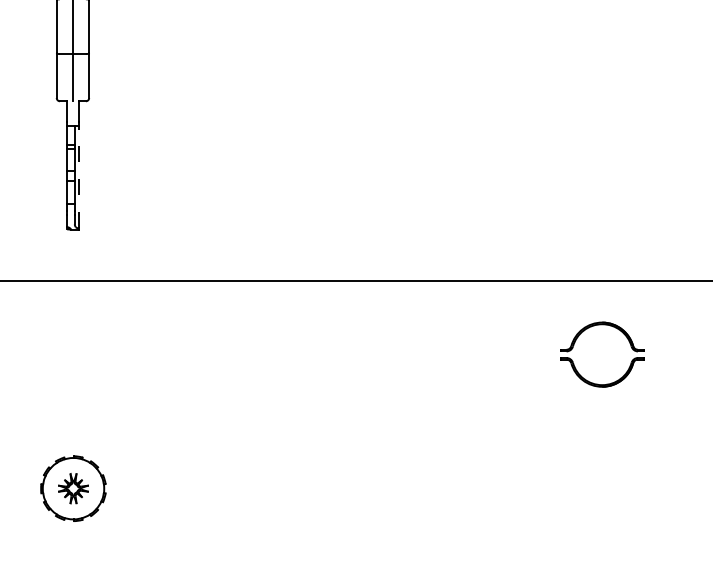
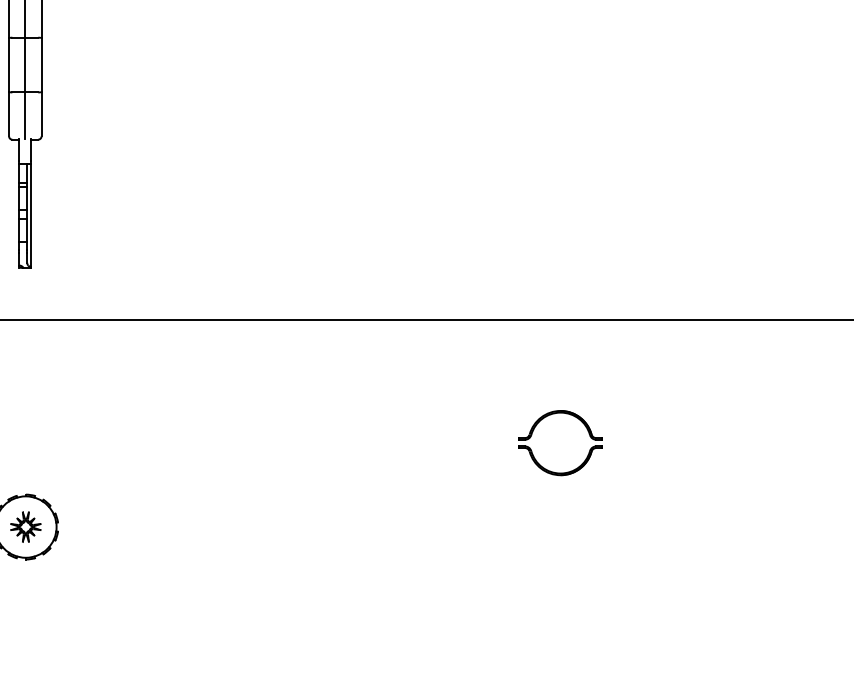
line: (79, 177) -> (31, 215), dashed -> solid
part: (588, 380) -> (546, 468), moved

